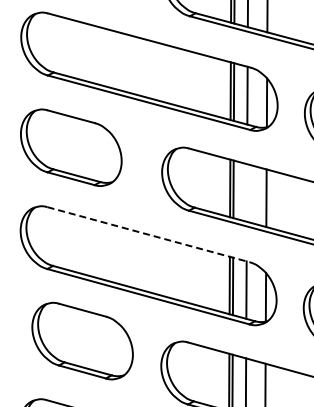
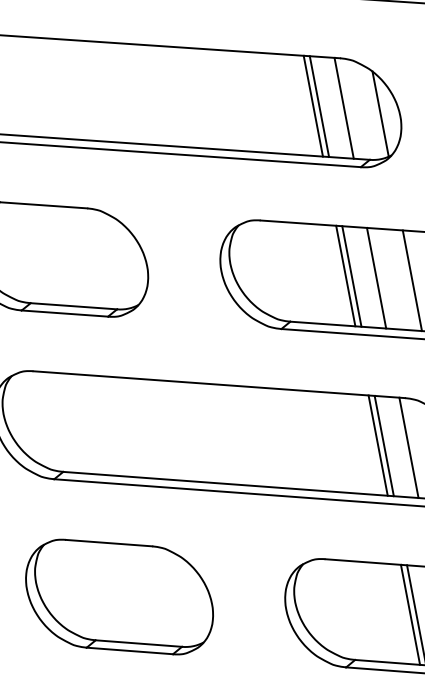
line: (246, 192) -> (375, 277), added
line: (148, 234) -> (218, 384), dashed -> solid
part: (82, 340) -> (119, 596), moved

